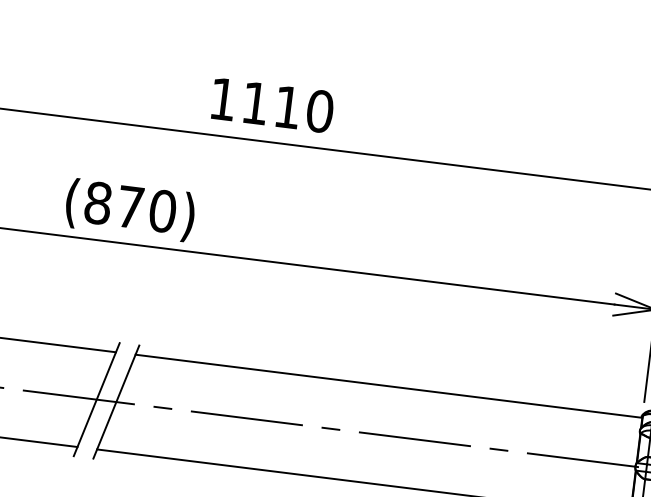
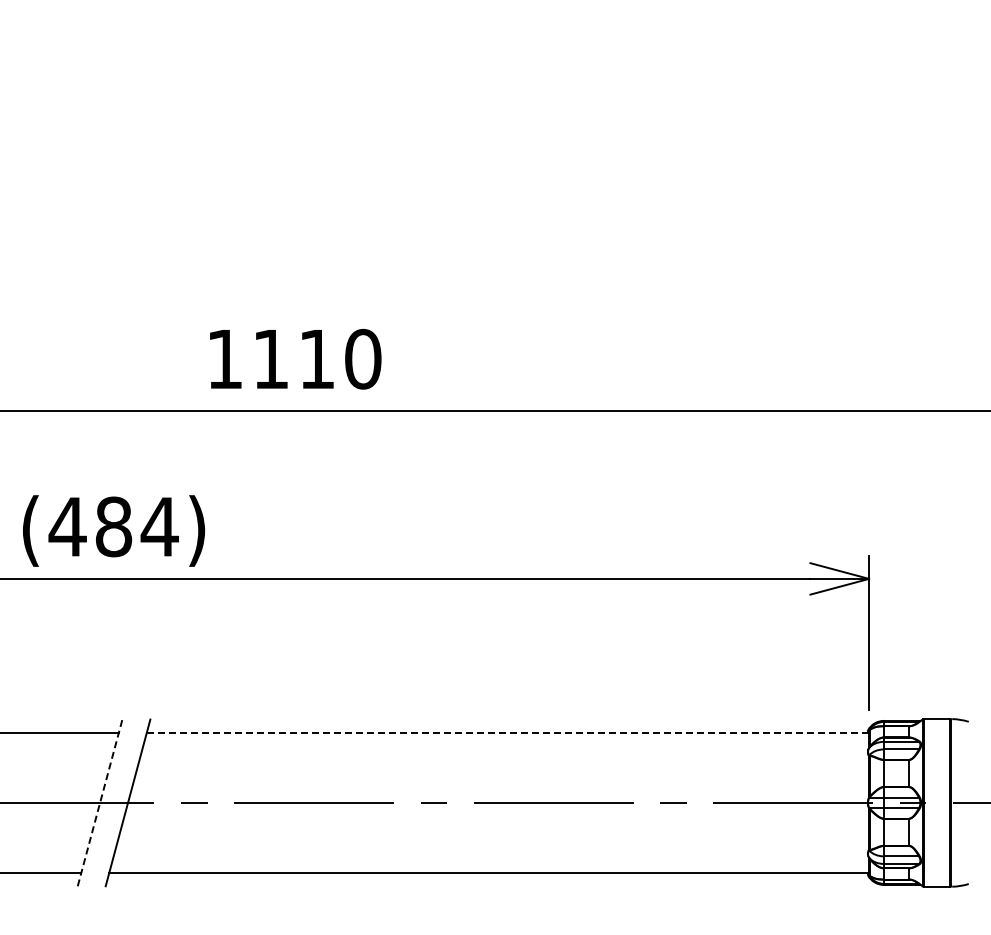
text: (130, 206) -> (113, 526), (870) -> (484)
line: (389, 386) -> (508, 733), solid -> dashed
line: (97, 399) -> (100, 802), solid -> dashed

